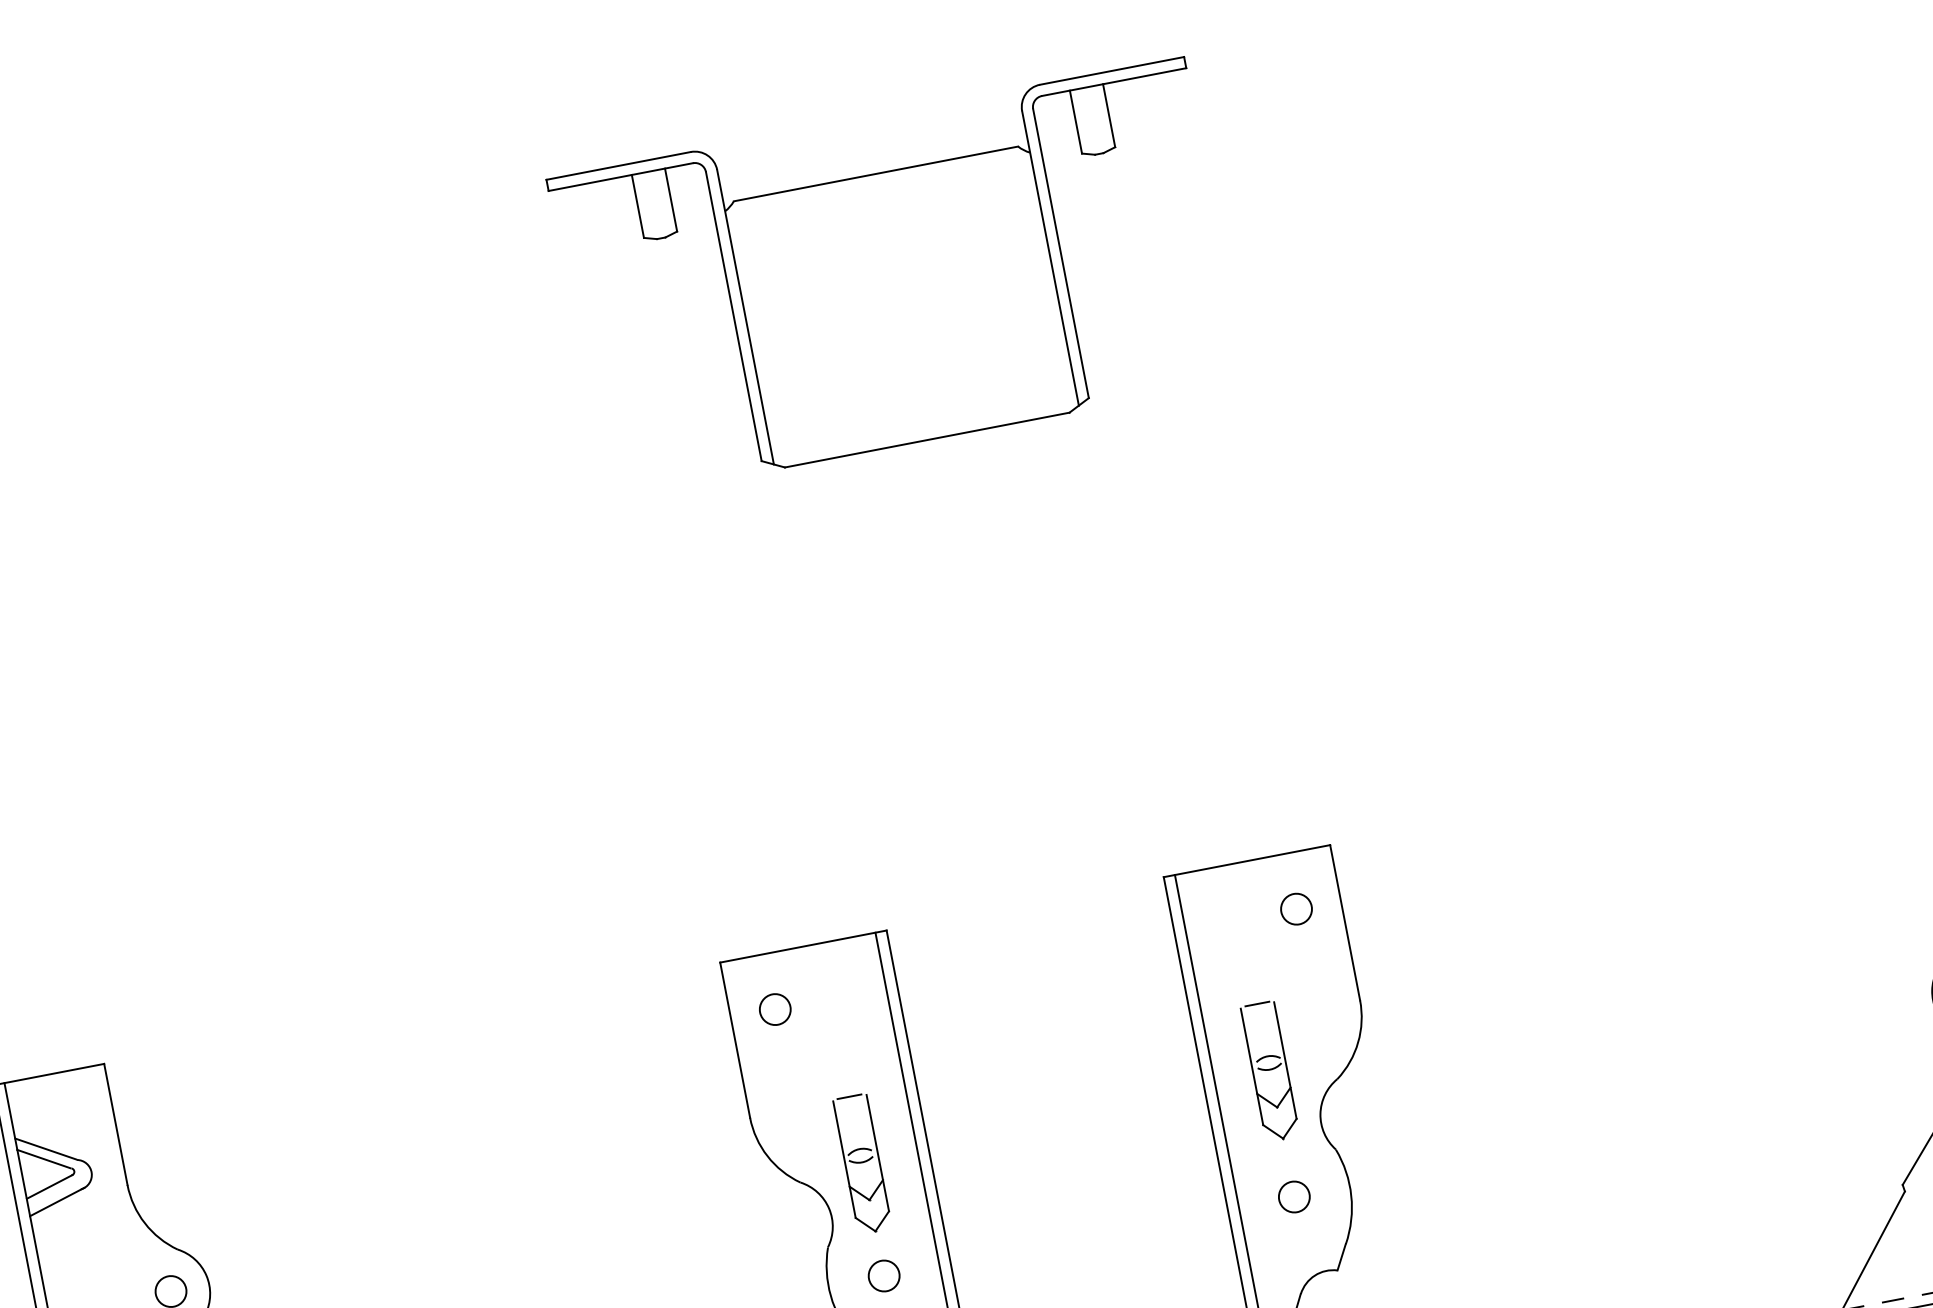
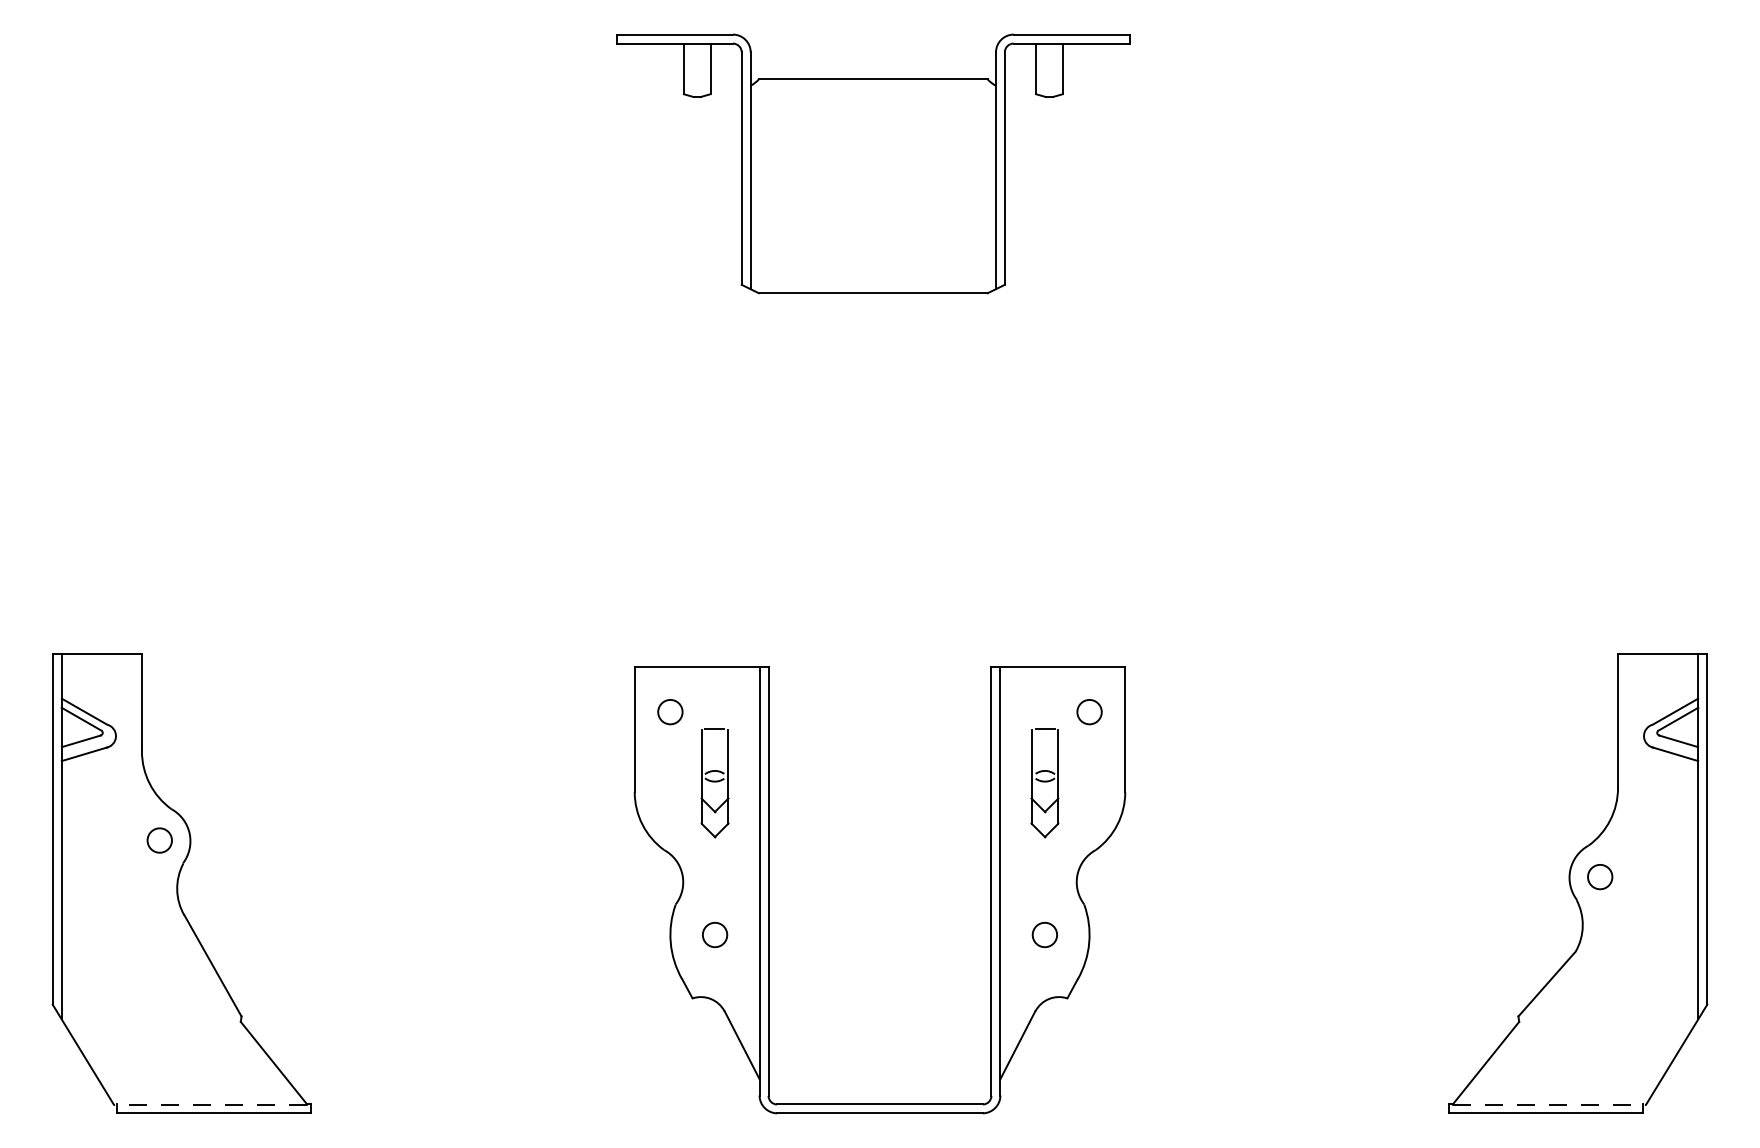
part: (1269, 1072) -> (1044, 783), moved
part: (862, 1164) -> (714, 783), moved

